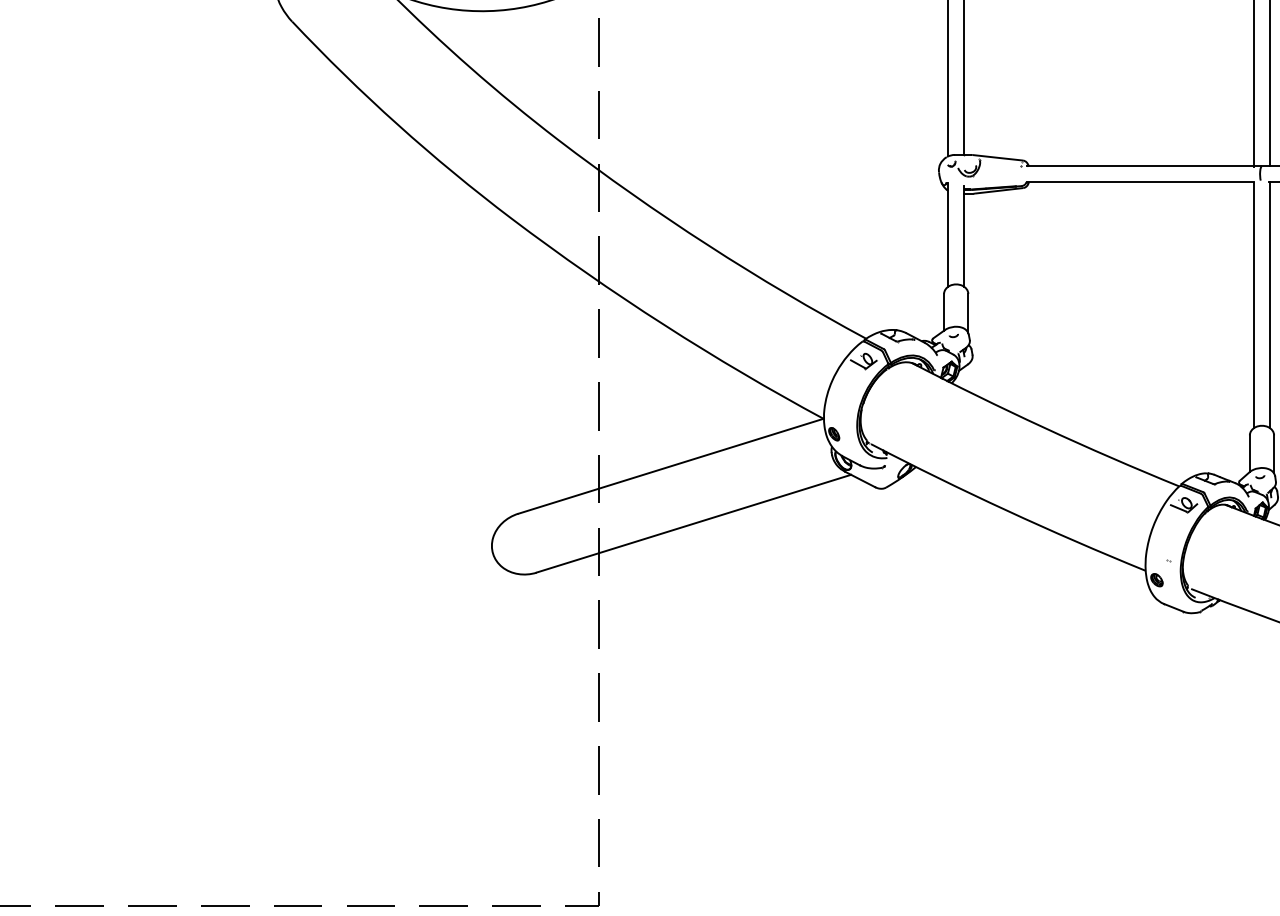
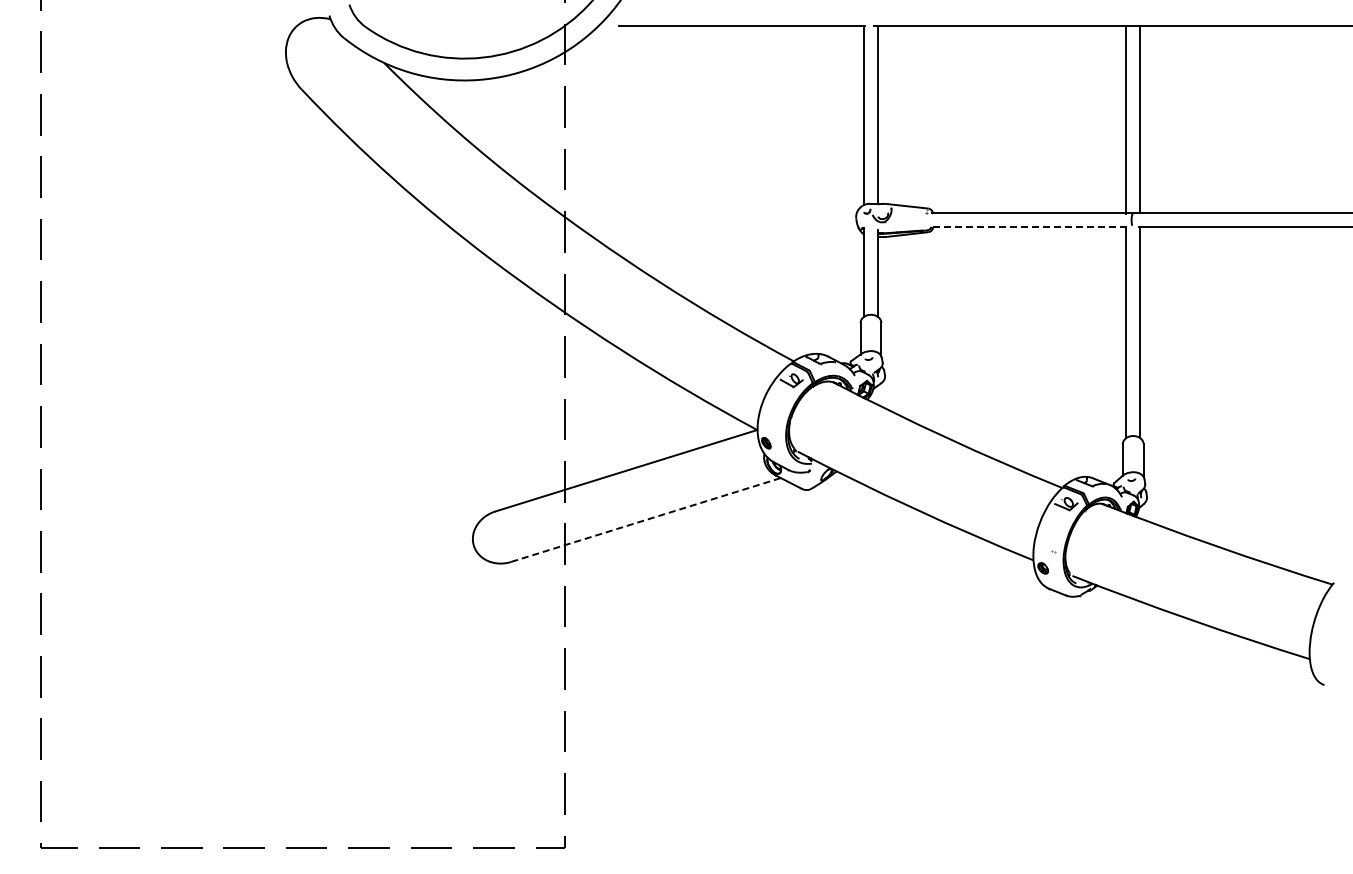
line: (1139, 182) -> (1028, 227), solid -> dashed
line: (694, 523) -> (646, 519), solid -> dashed

